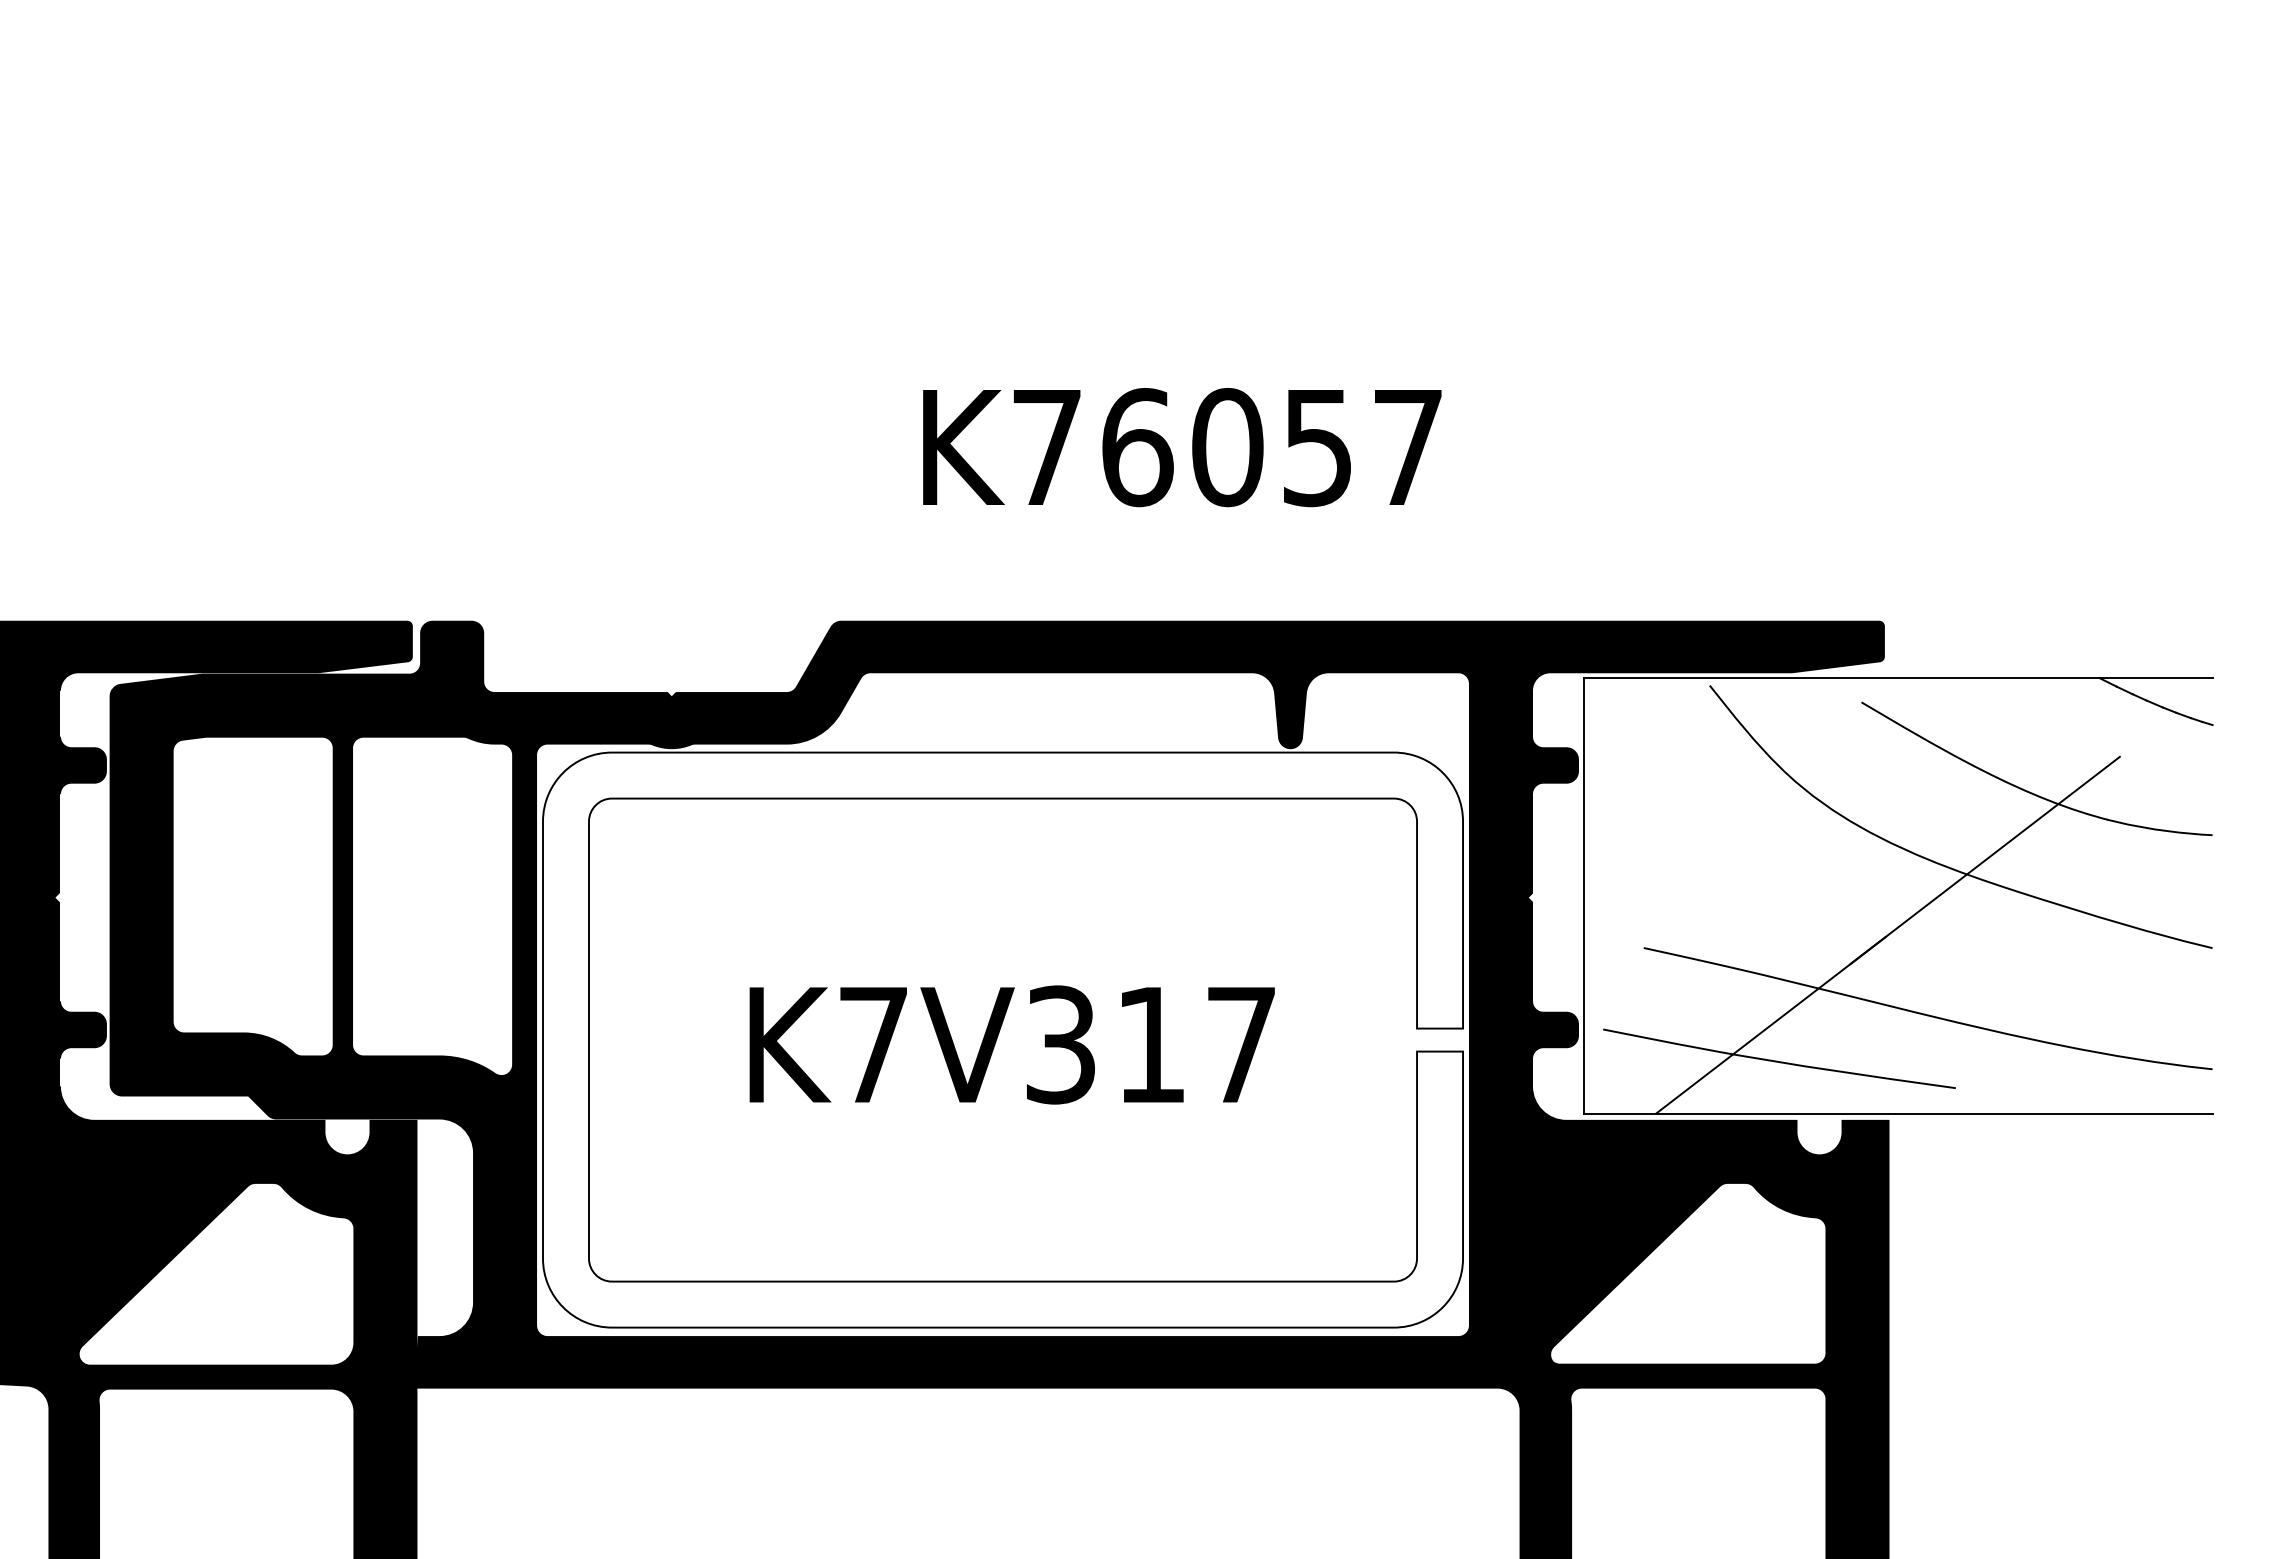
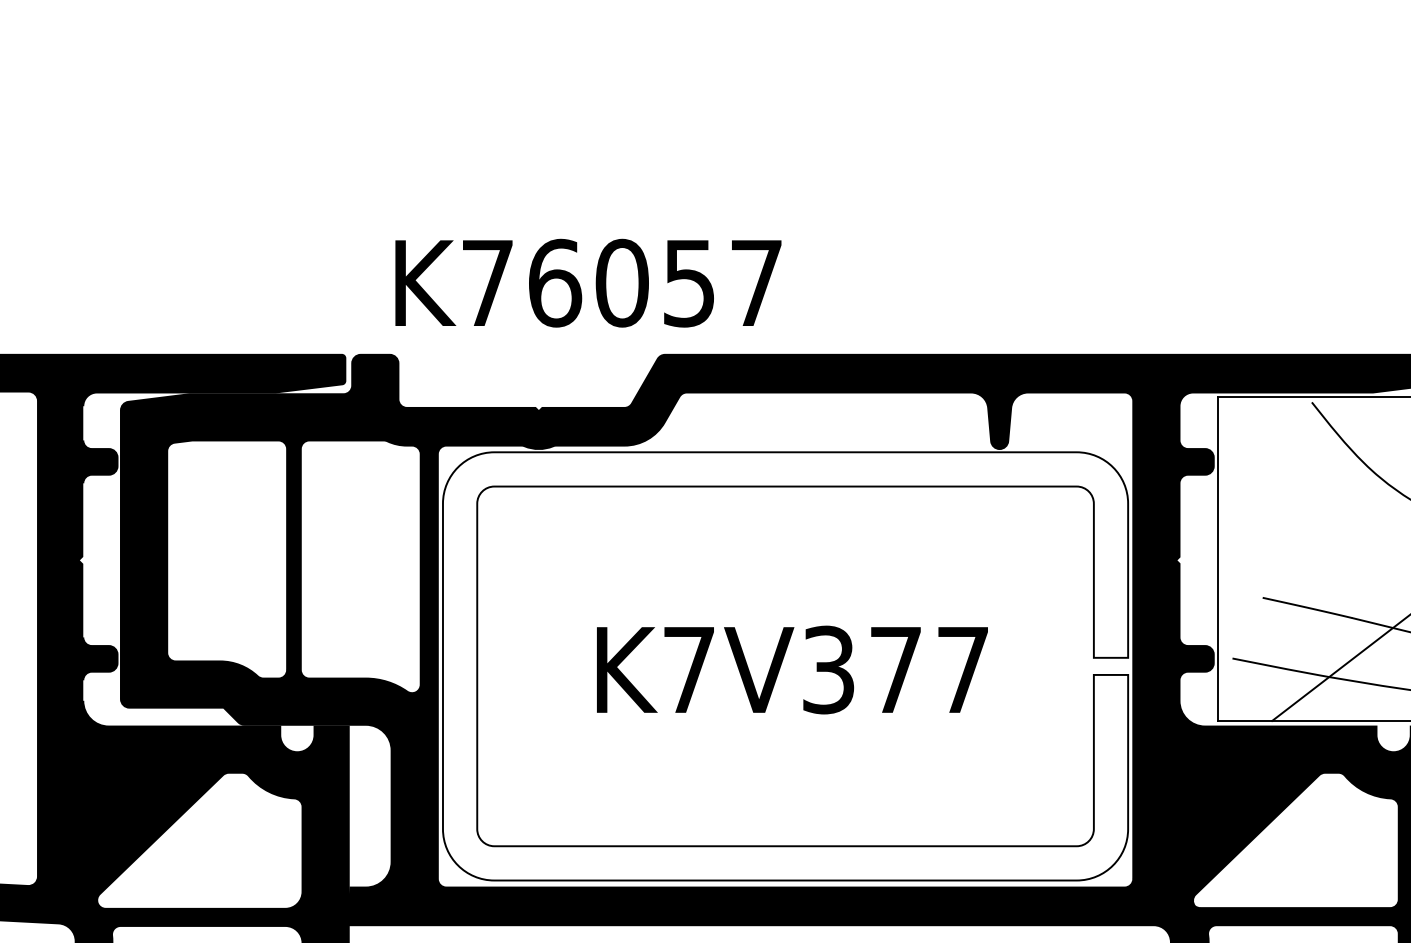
text: (1182, 447) -> (588, 283), moved
text: (1151, 1044) -> (896, 669), K7V317 -> K7V377

